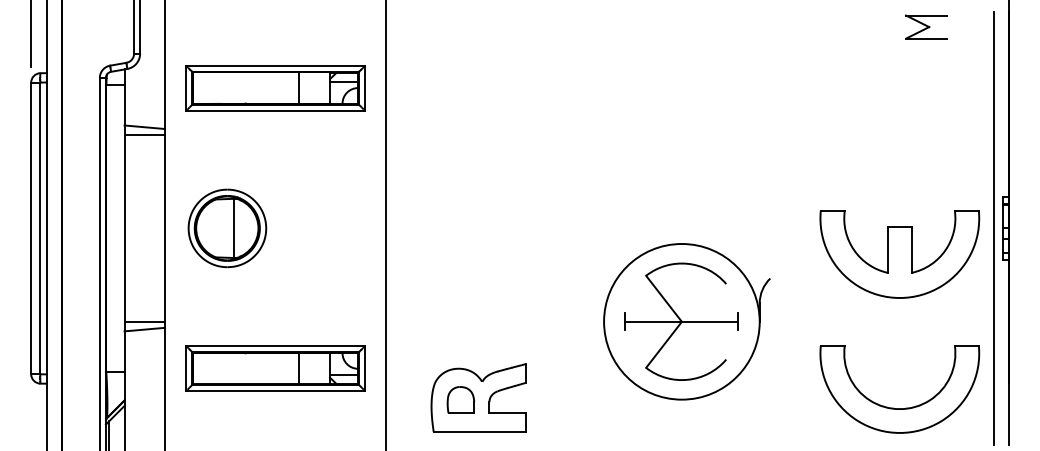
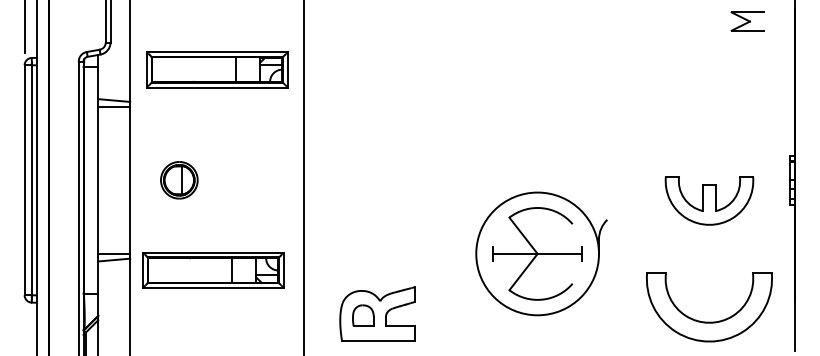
part: (926, 26) -> (747, 21), moved
part: (227, 228) -> (179, 180), size x0.6
line: (993, 228) -> (783, 180), removed
part: (899, 254) -> (709, 200), size x0.7
part: (275, 368) -> (213, 270), moved

